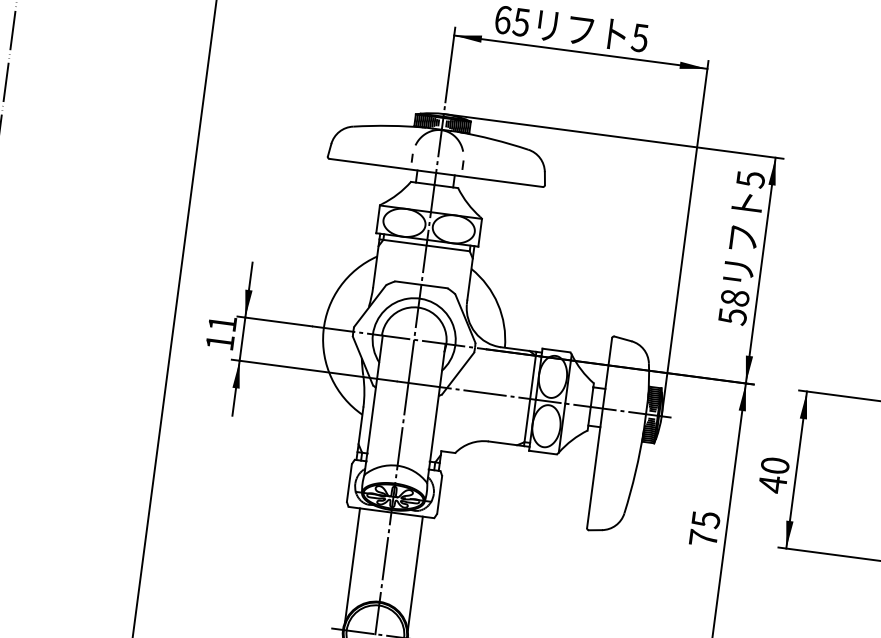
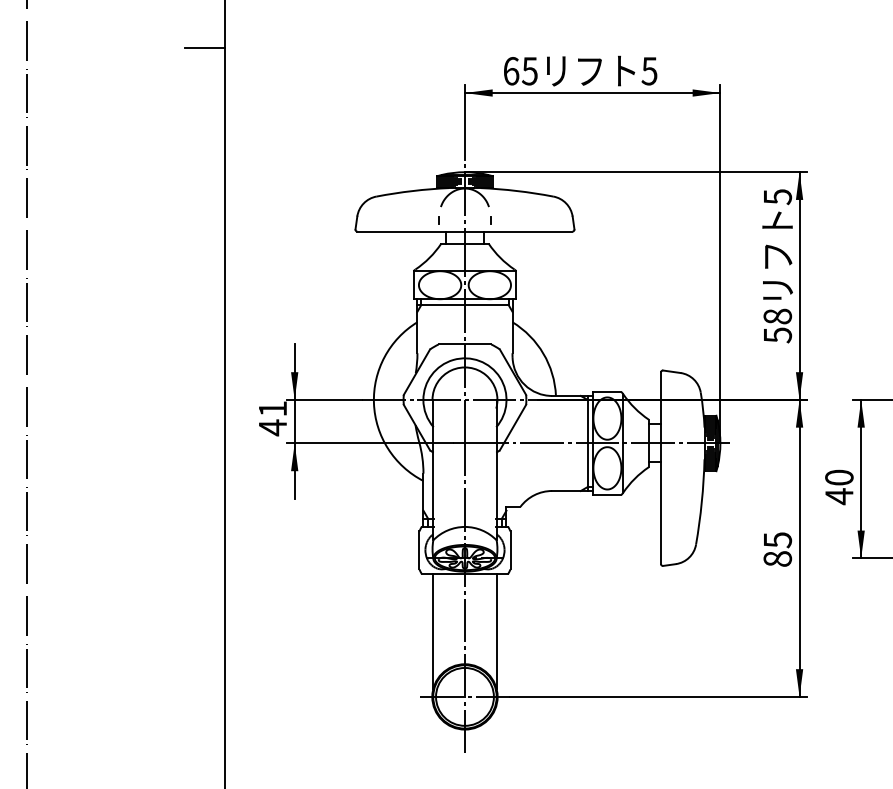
text: (219, 342) -> (272, 427), 11 -> 41
text: (703, 537) -> (777, 558), 75 -> 85

